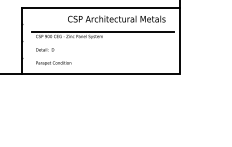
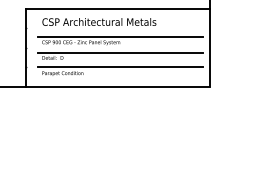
text: (116, 18) -> (99, 21), moved
line: (102, 45) -> (119, 52), added
line: (102, 58) -> (119, 67), added

